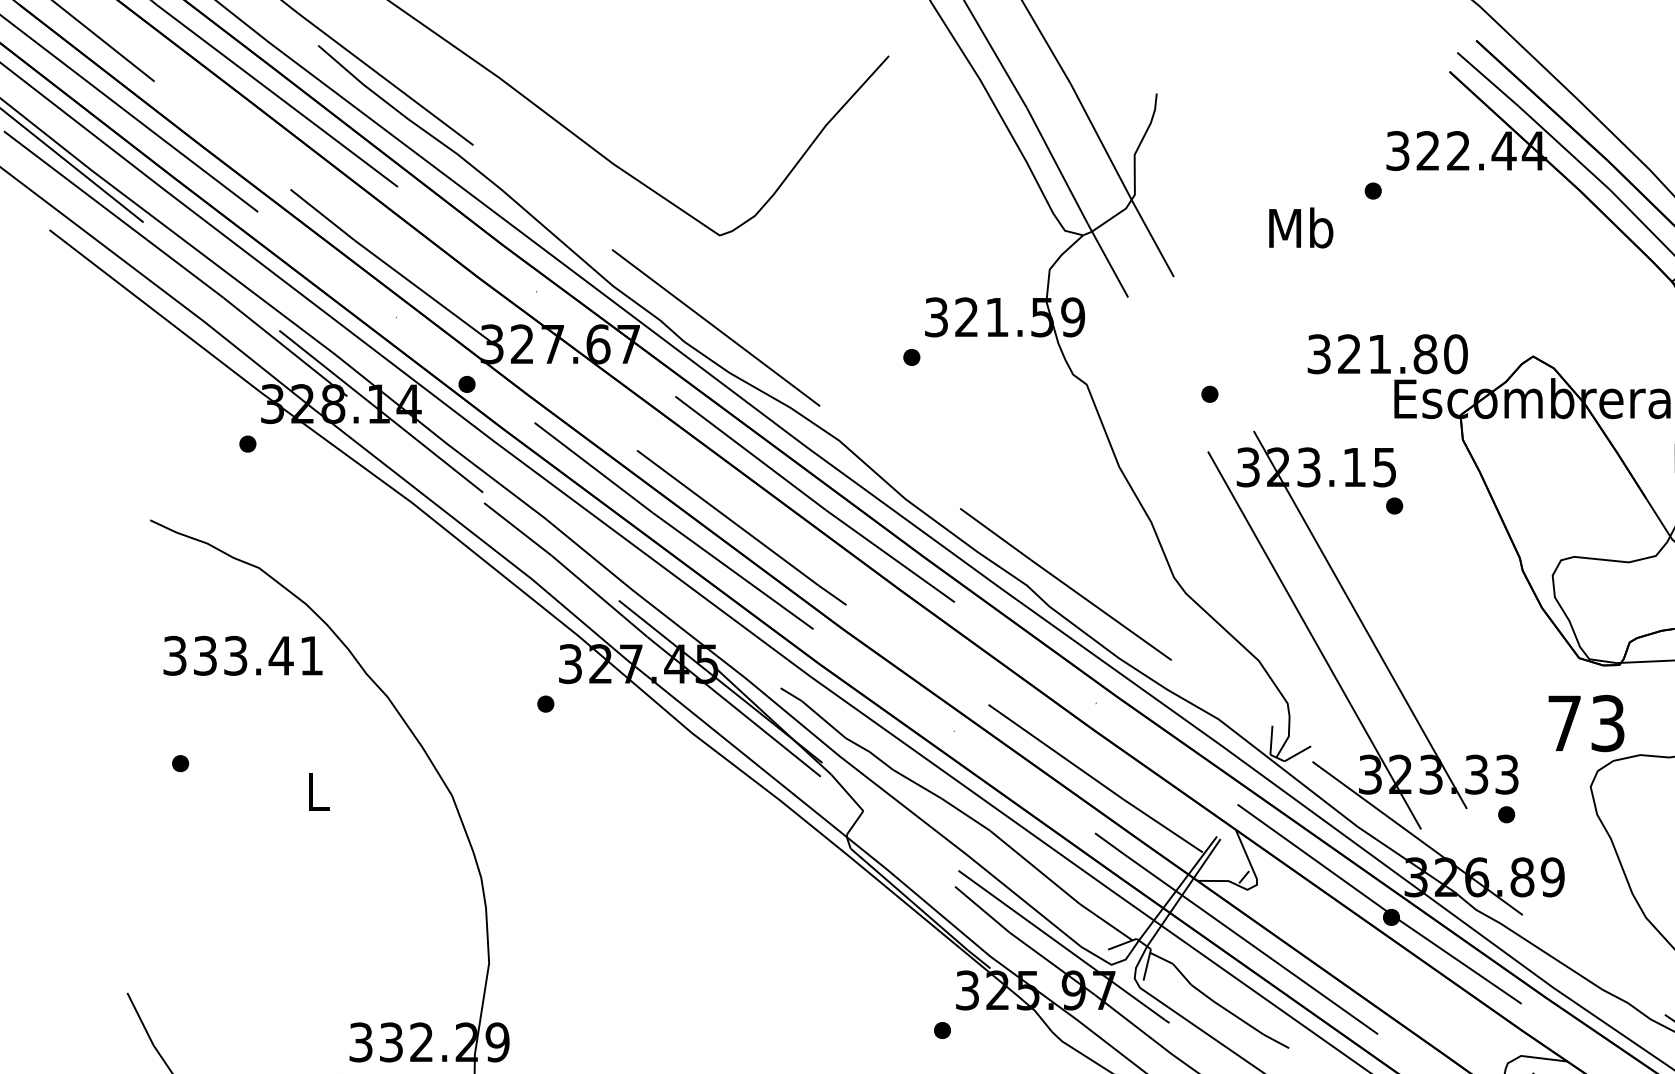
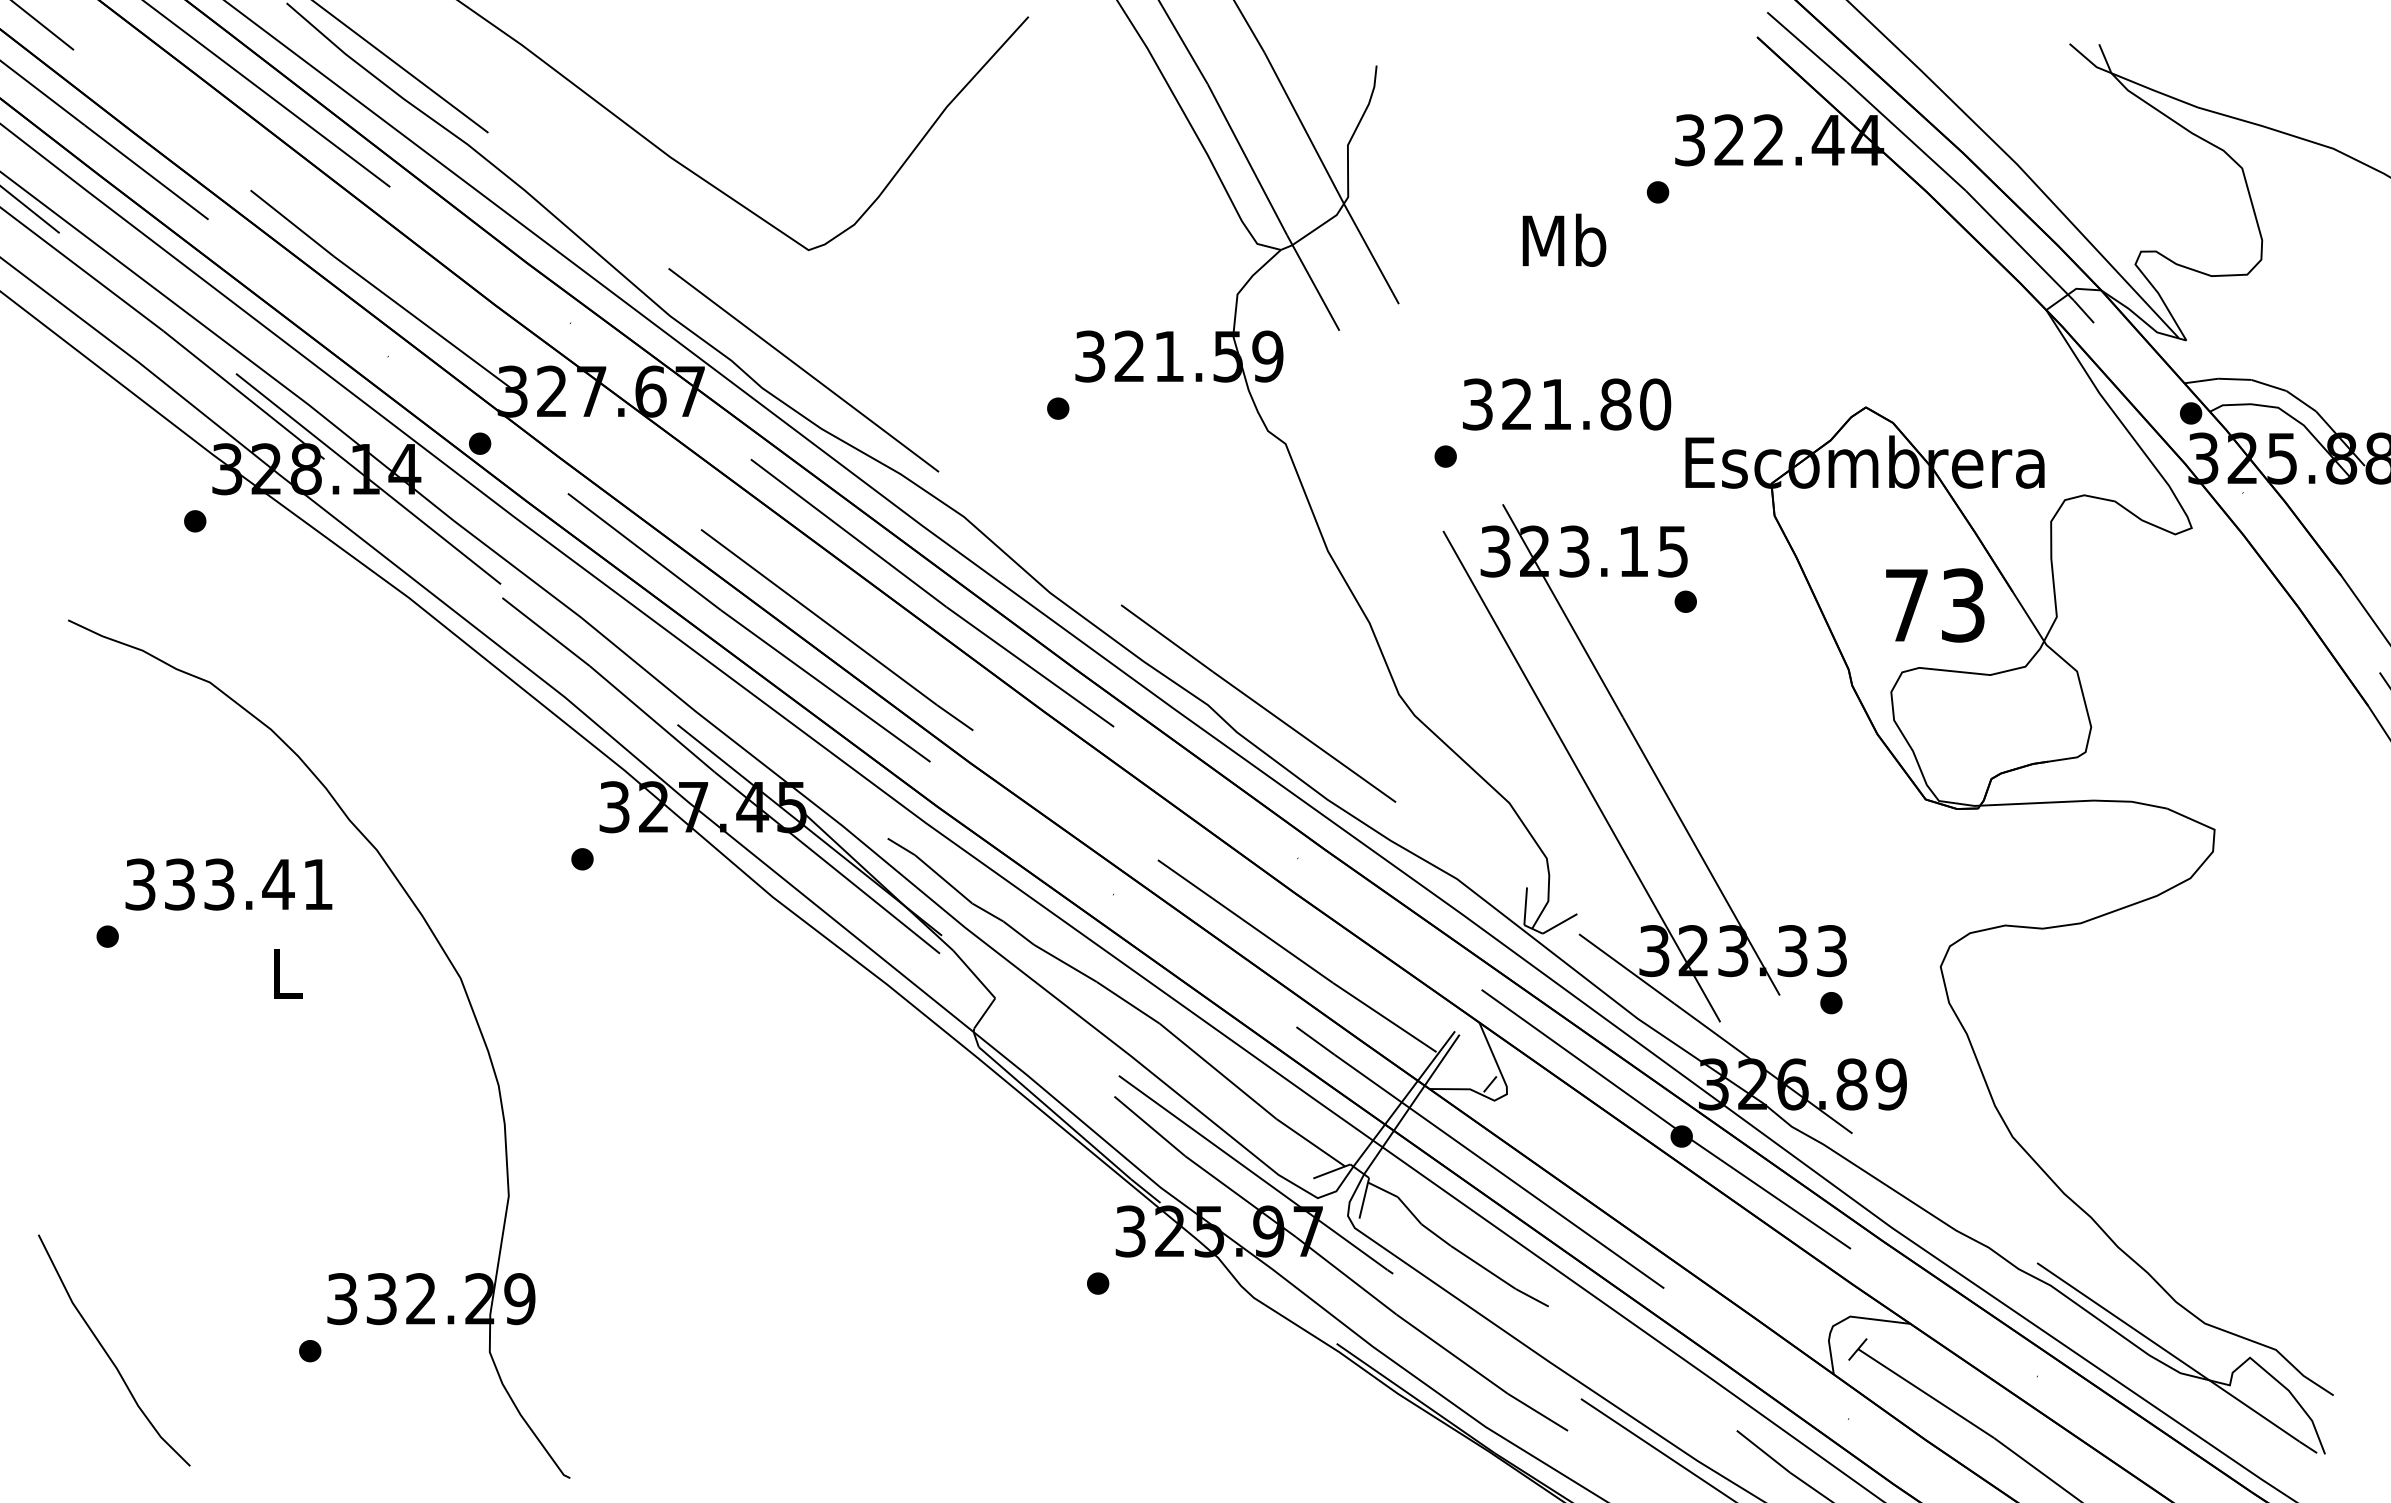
text: (1388, 354) -> (1567, 404), moved
text: (242, 655) -> (228, 884), moved
text: (1586, 723) -> (1935, 605), moved

